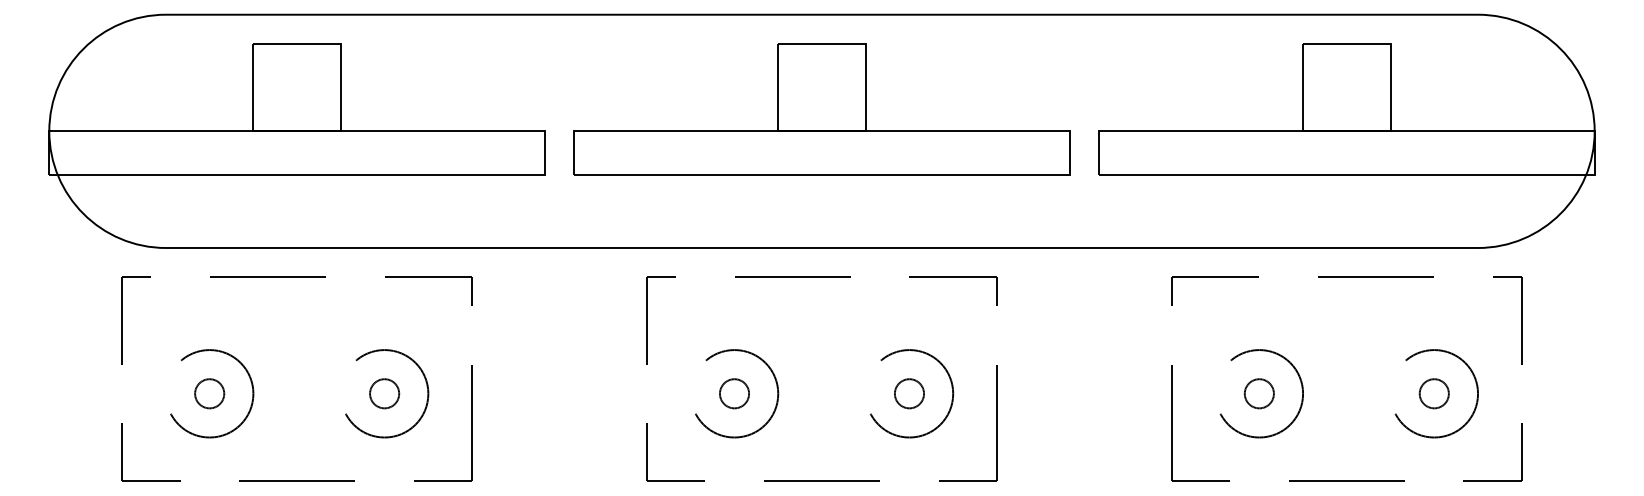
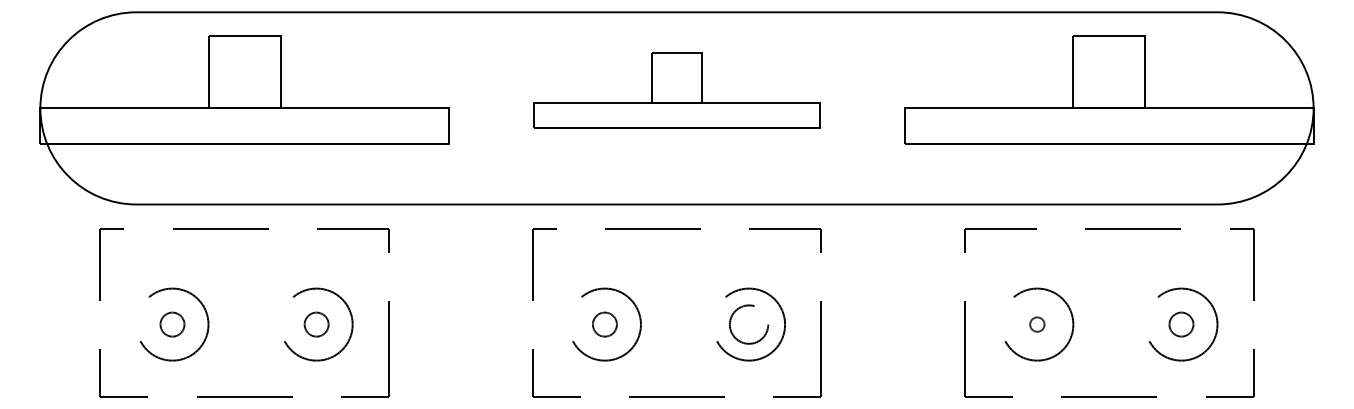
part: (821, 109) -> (676, 90), size x0.7
circle: (909, 393) -> (749, 324), size x1.6
circle: (1258, 393) -> (1036, 324), size x0.6

